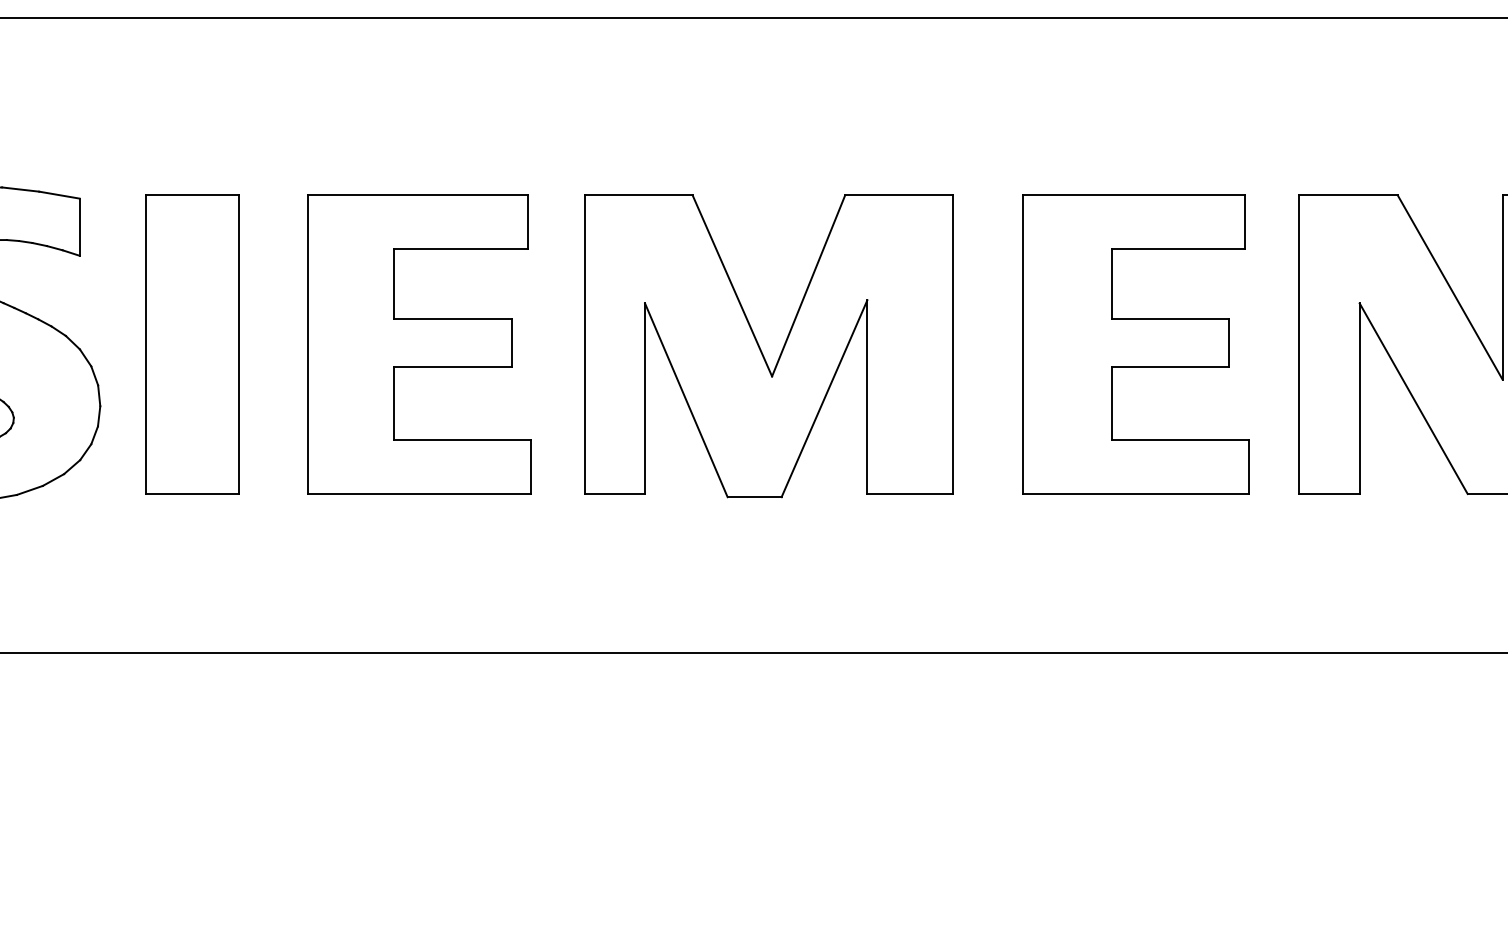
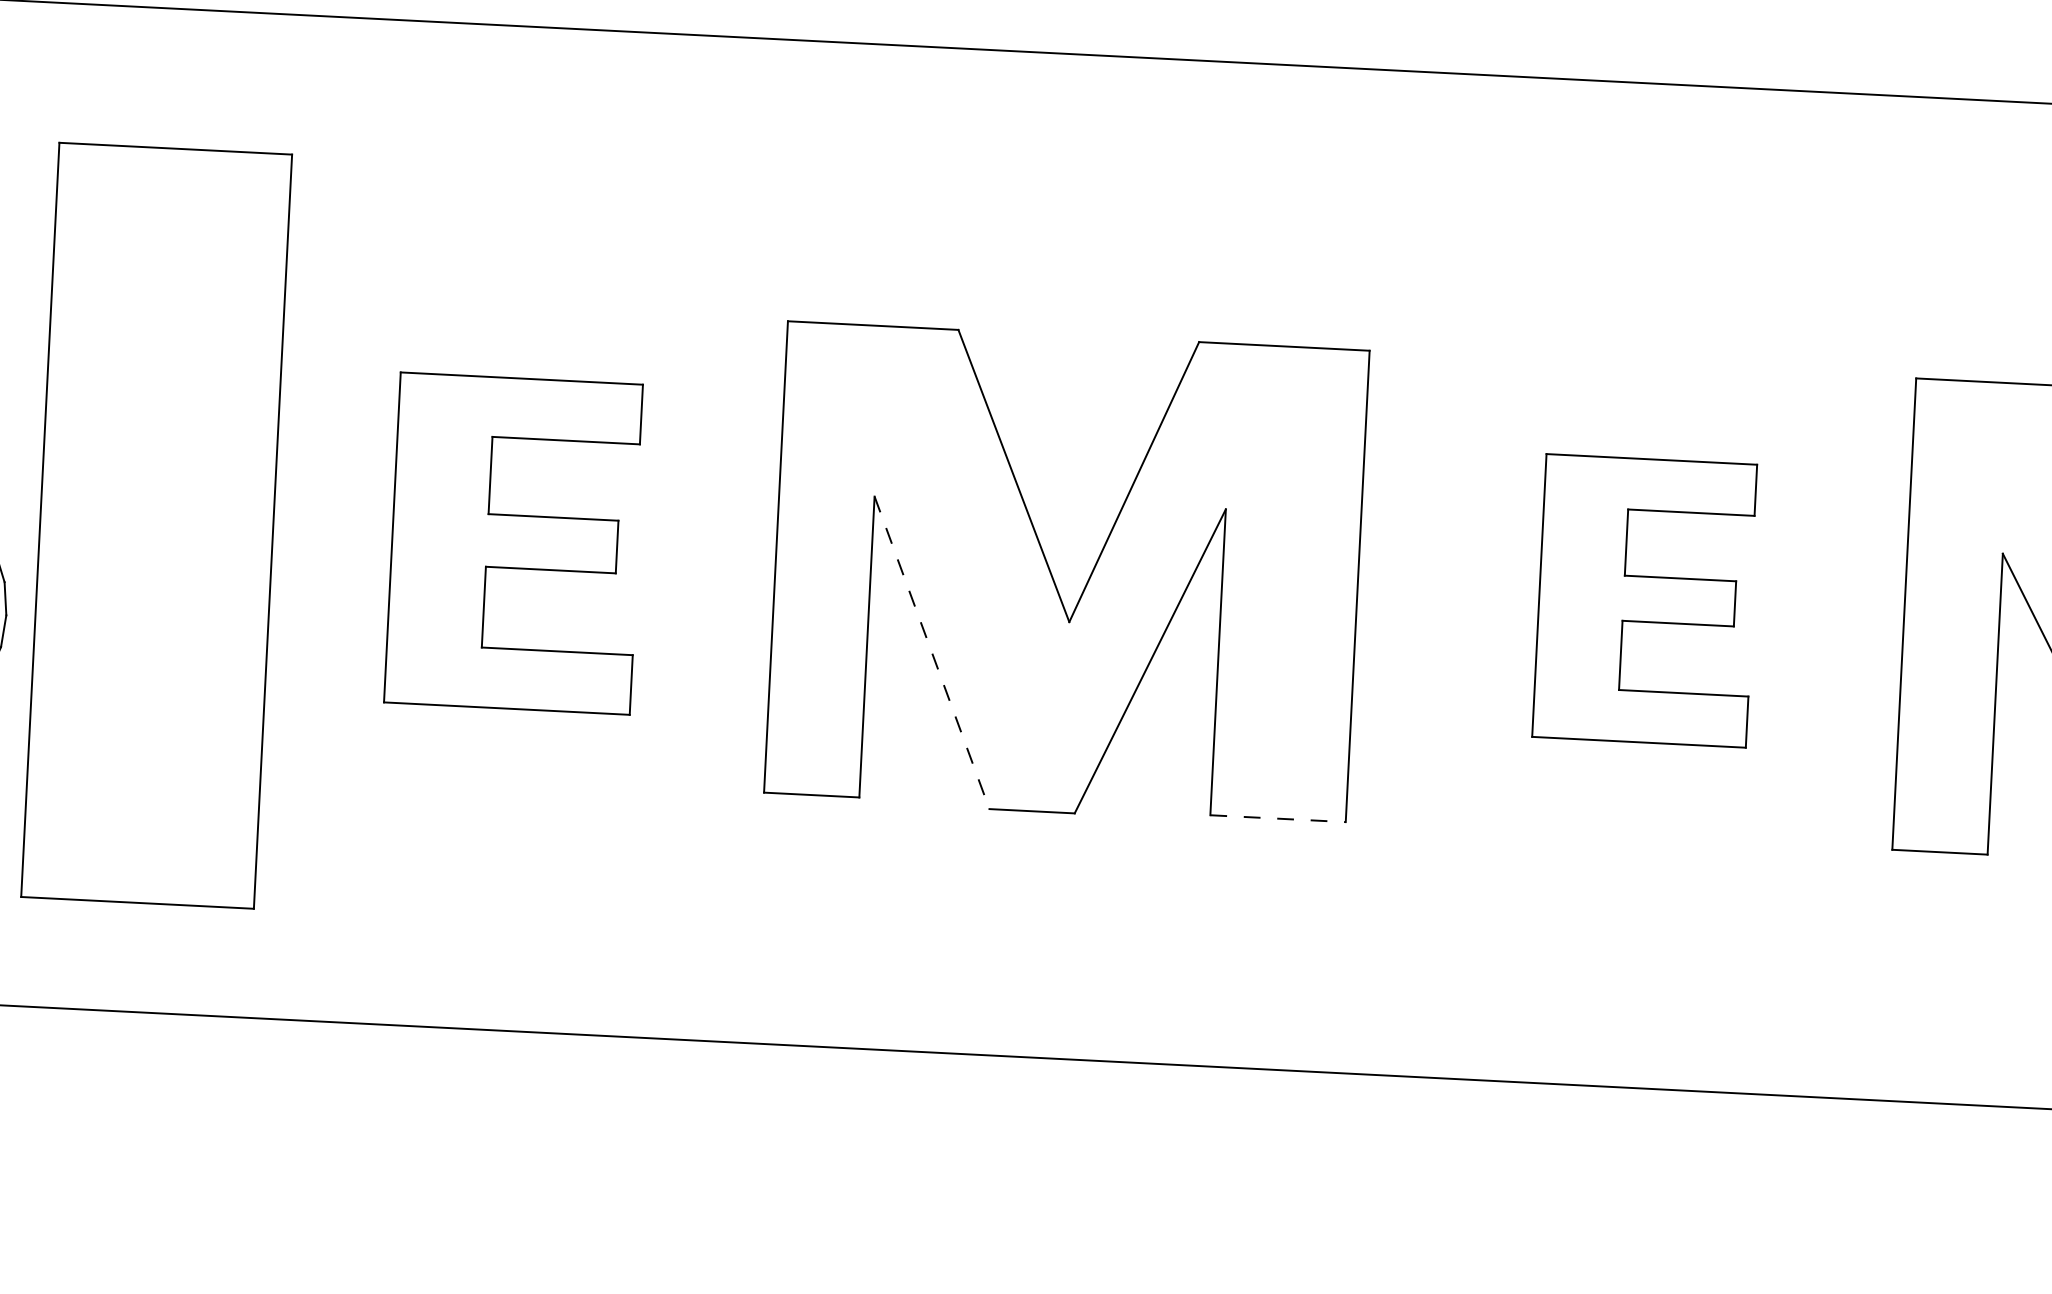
part: (192, 344) -> (156, 525), size x1.6
part: (419, 344) -> (515, 543), size x0.7
part: (1135, 344) -> (1645, 600), size x0.6
line: (686, 400) -> (932, 653), solid -> dashed
line: (910, 494) -> (1278, 819), solid -> dashed

